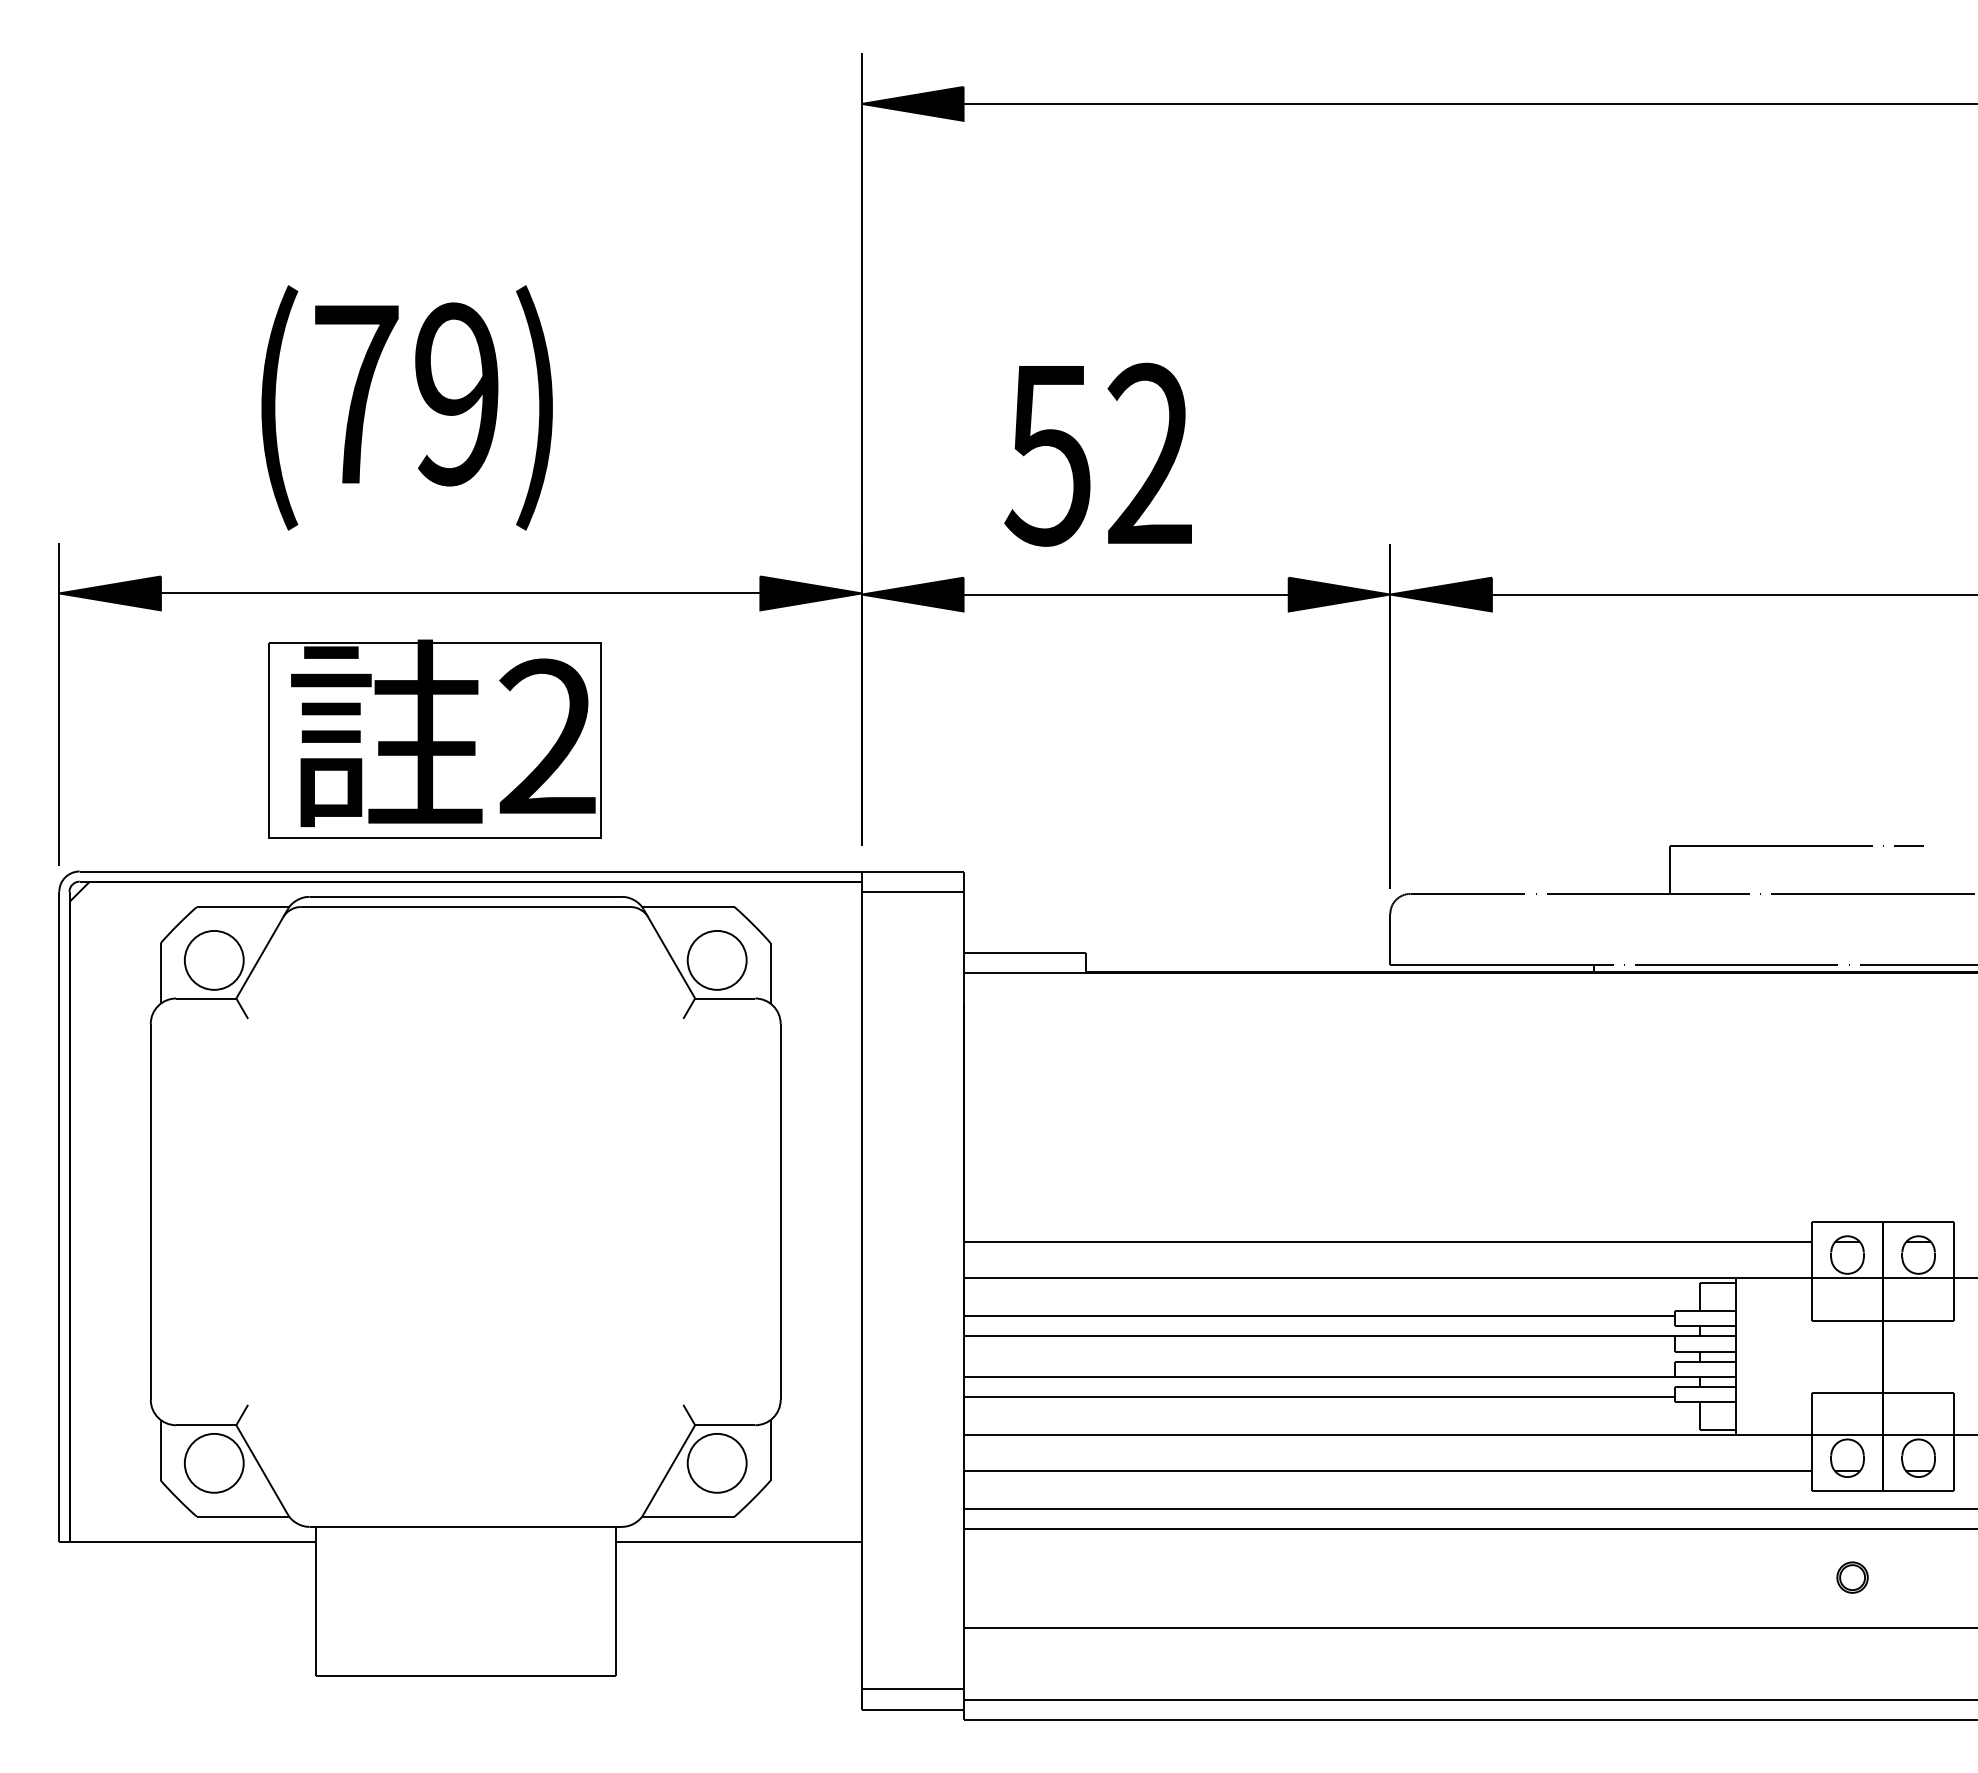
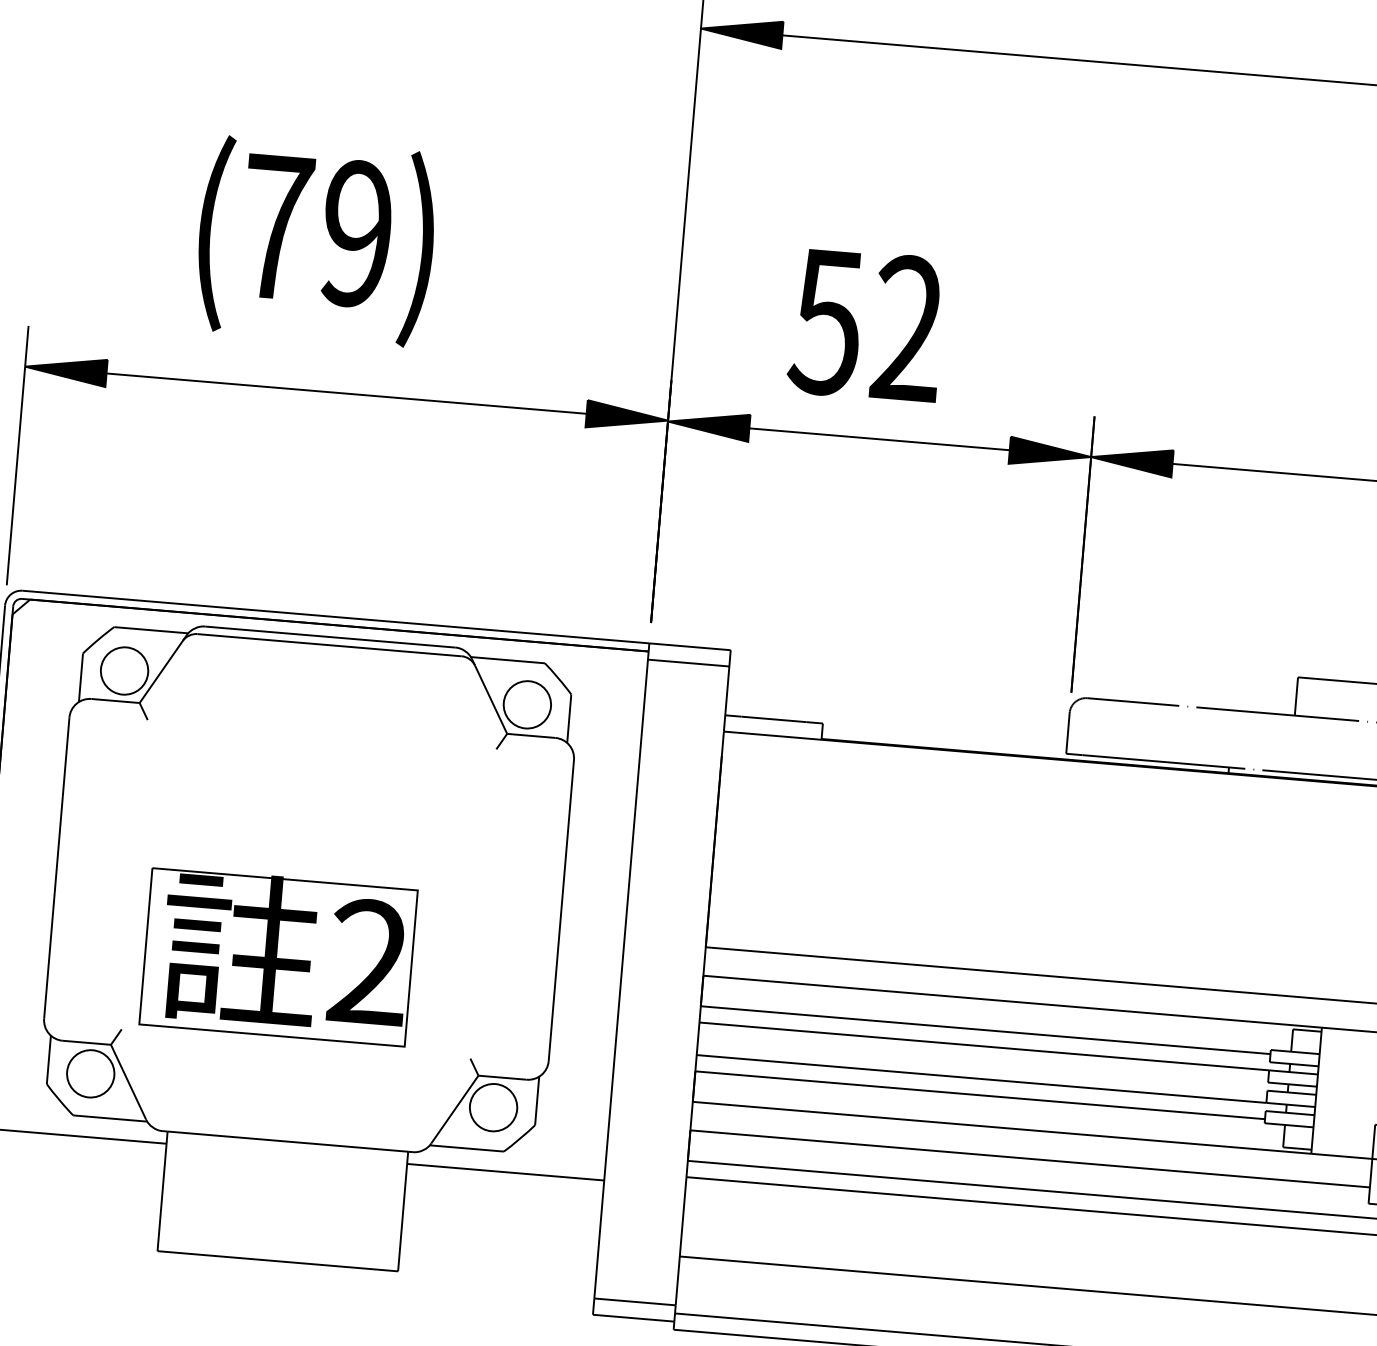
part: (434, 738) -> (278, 955), moved

